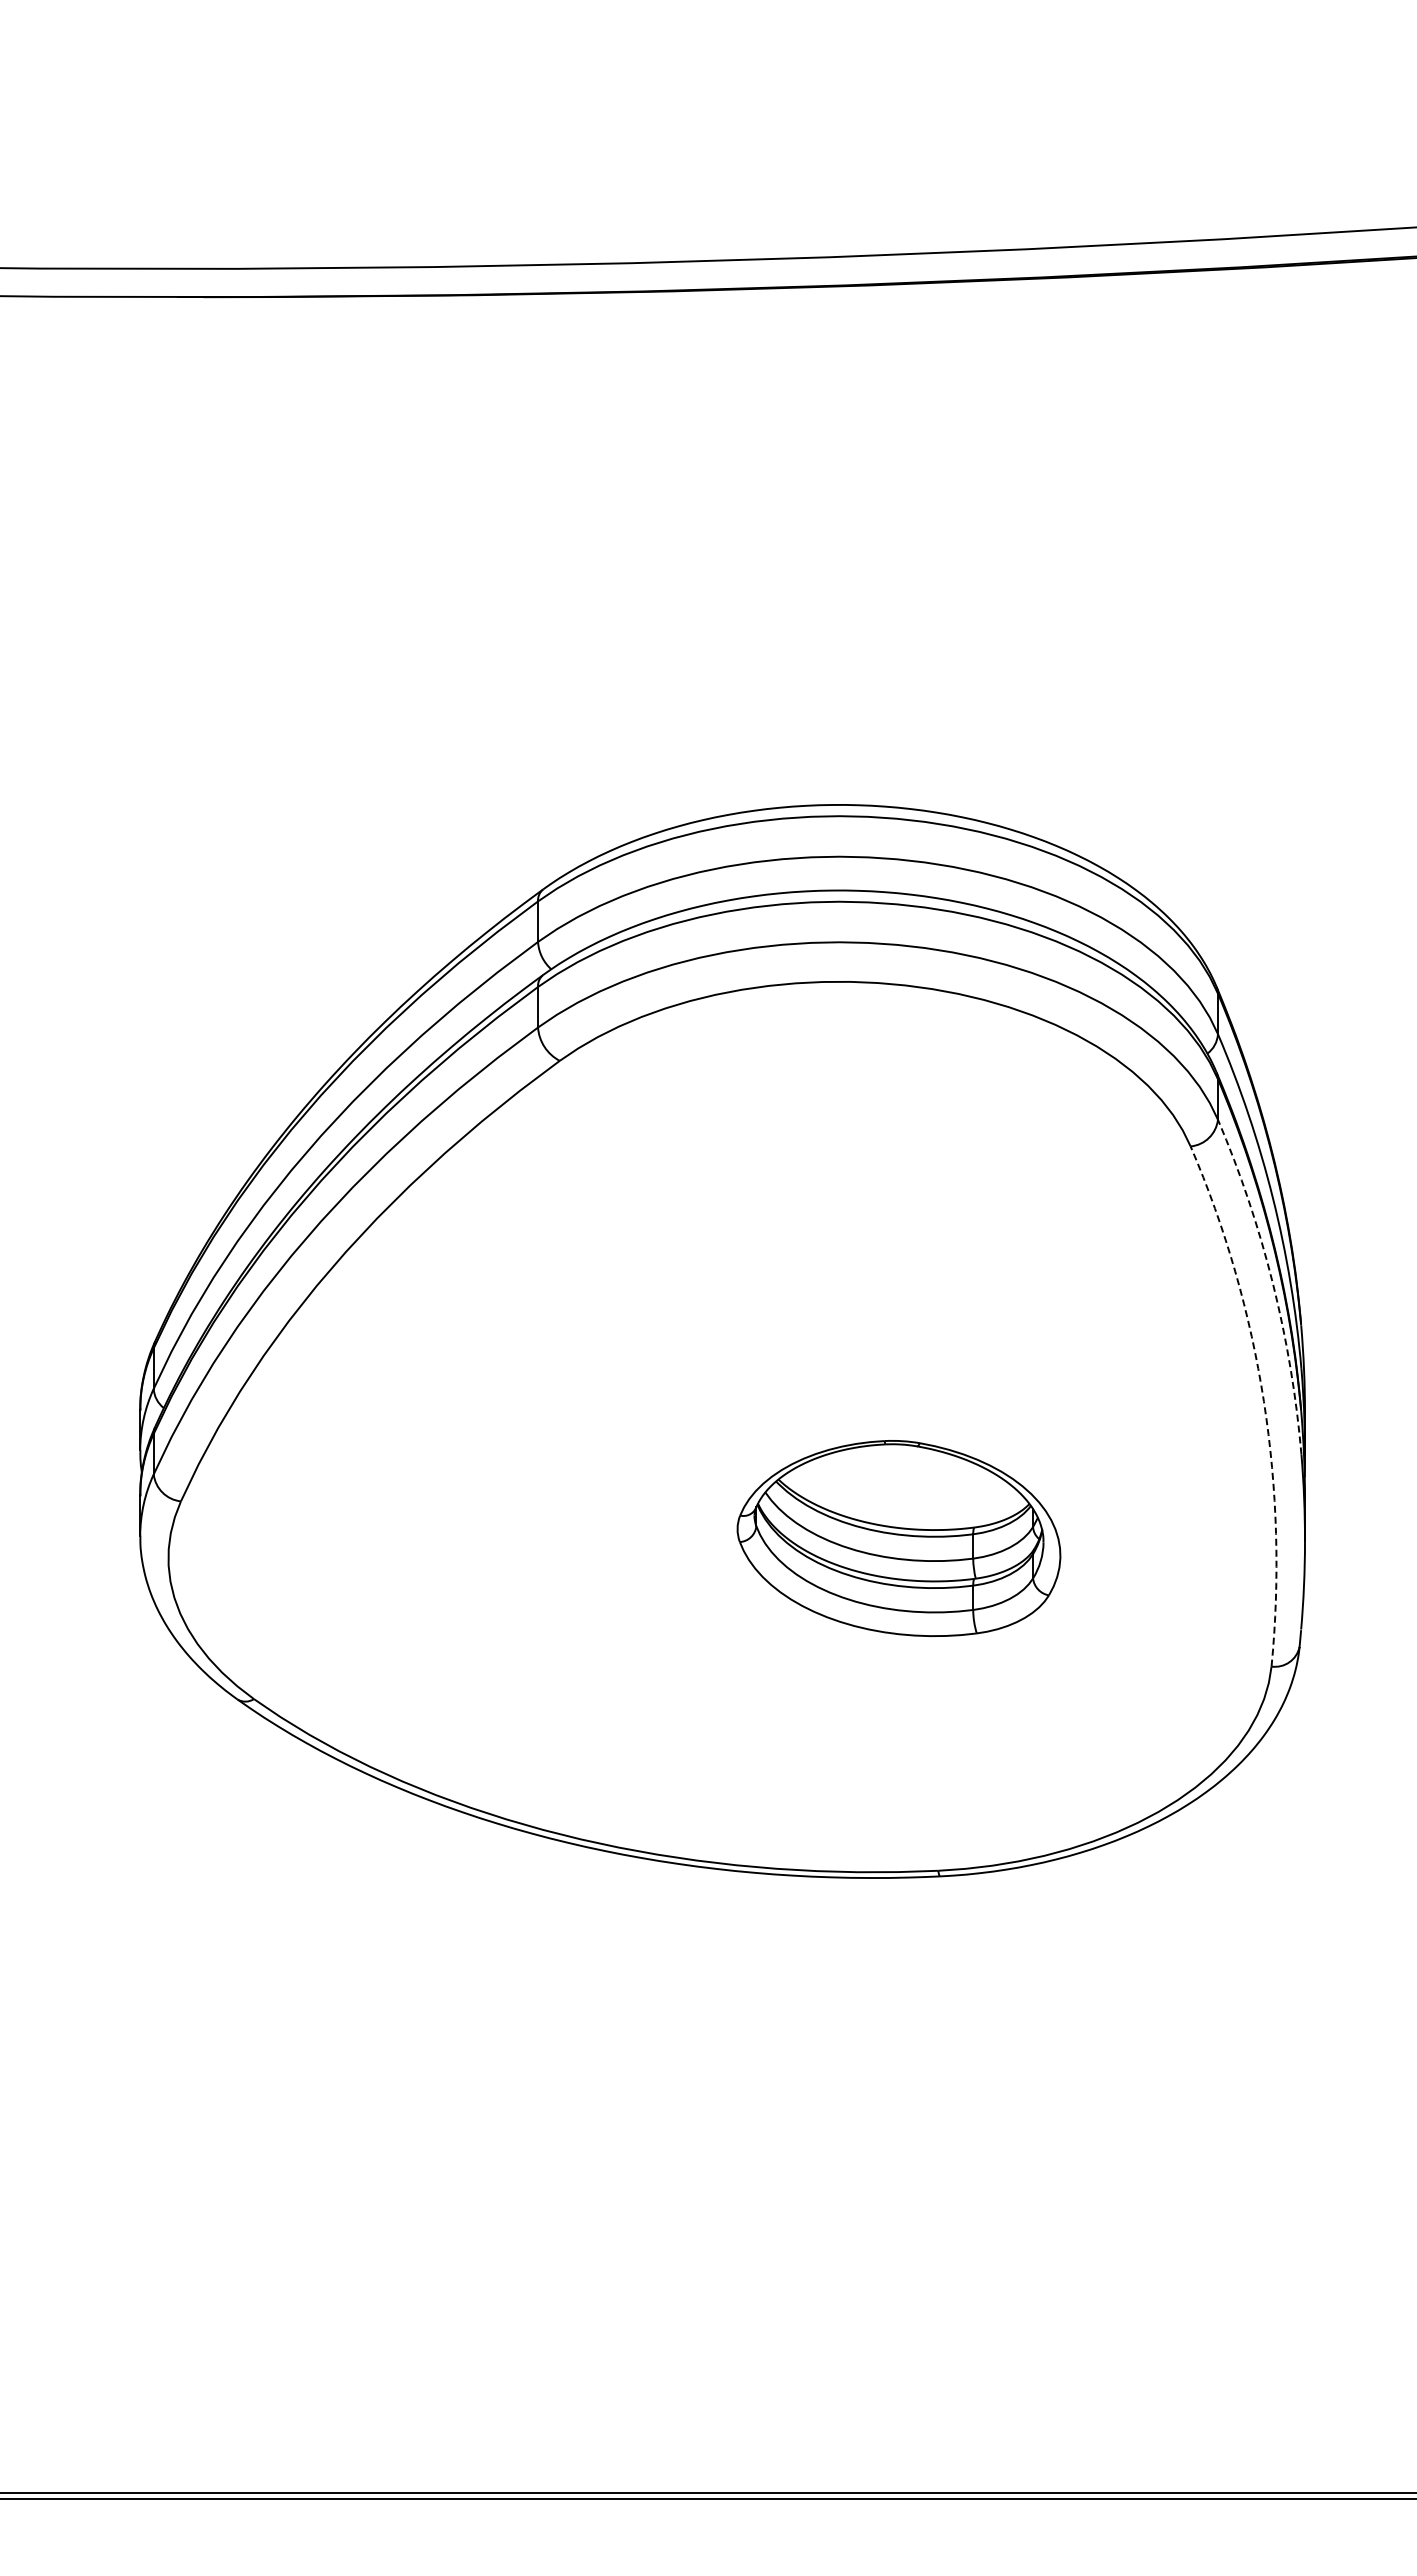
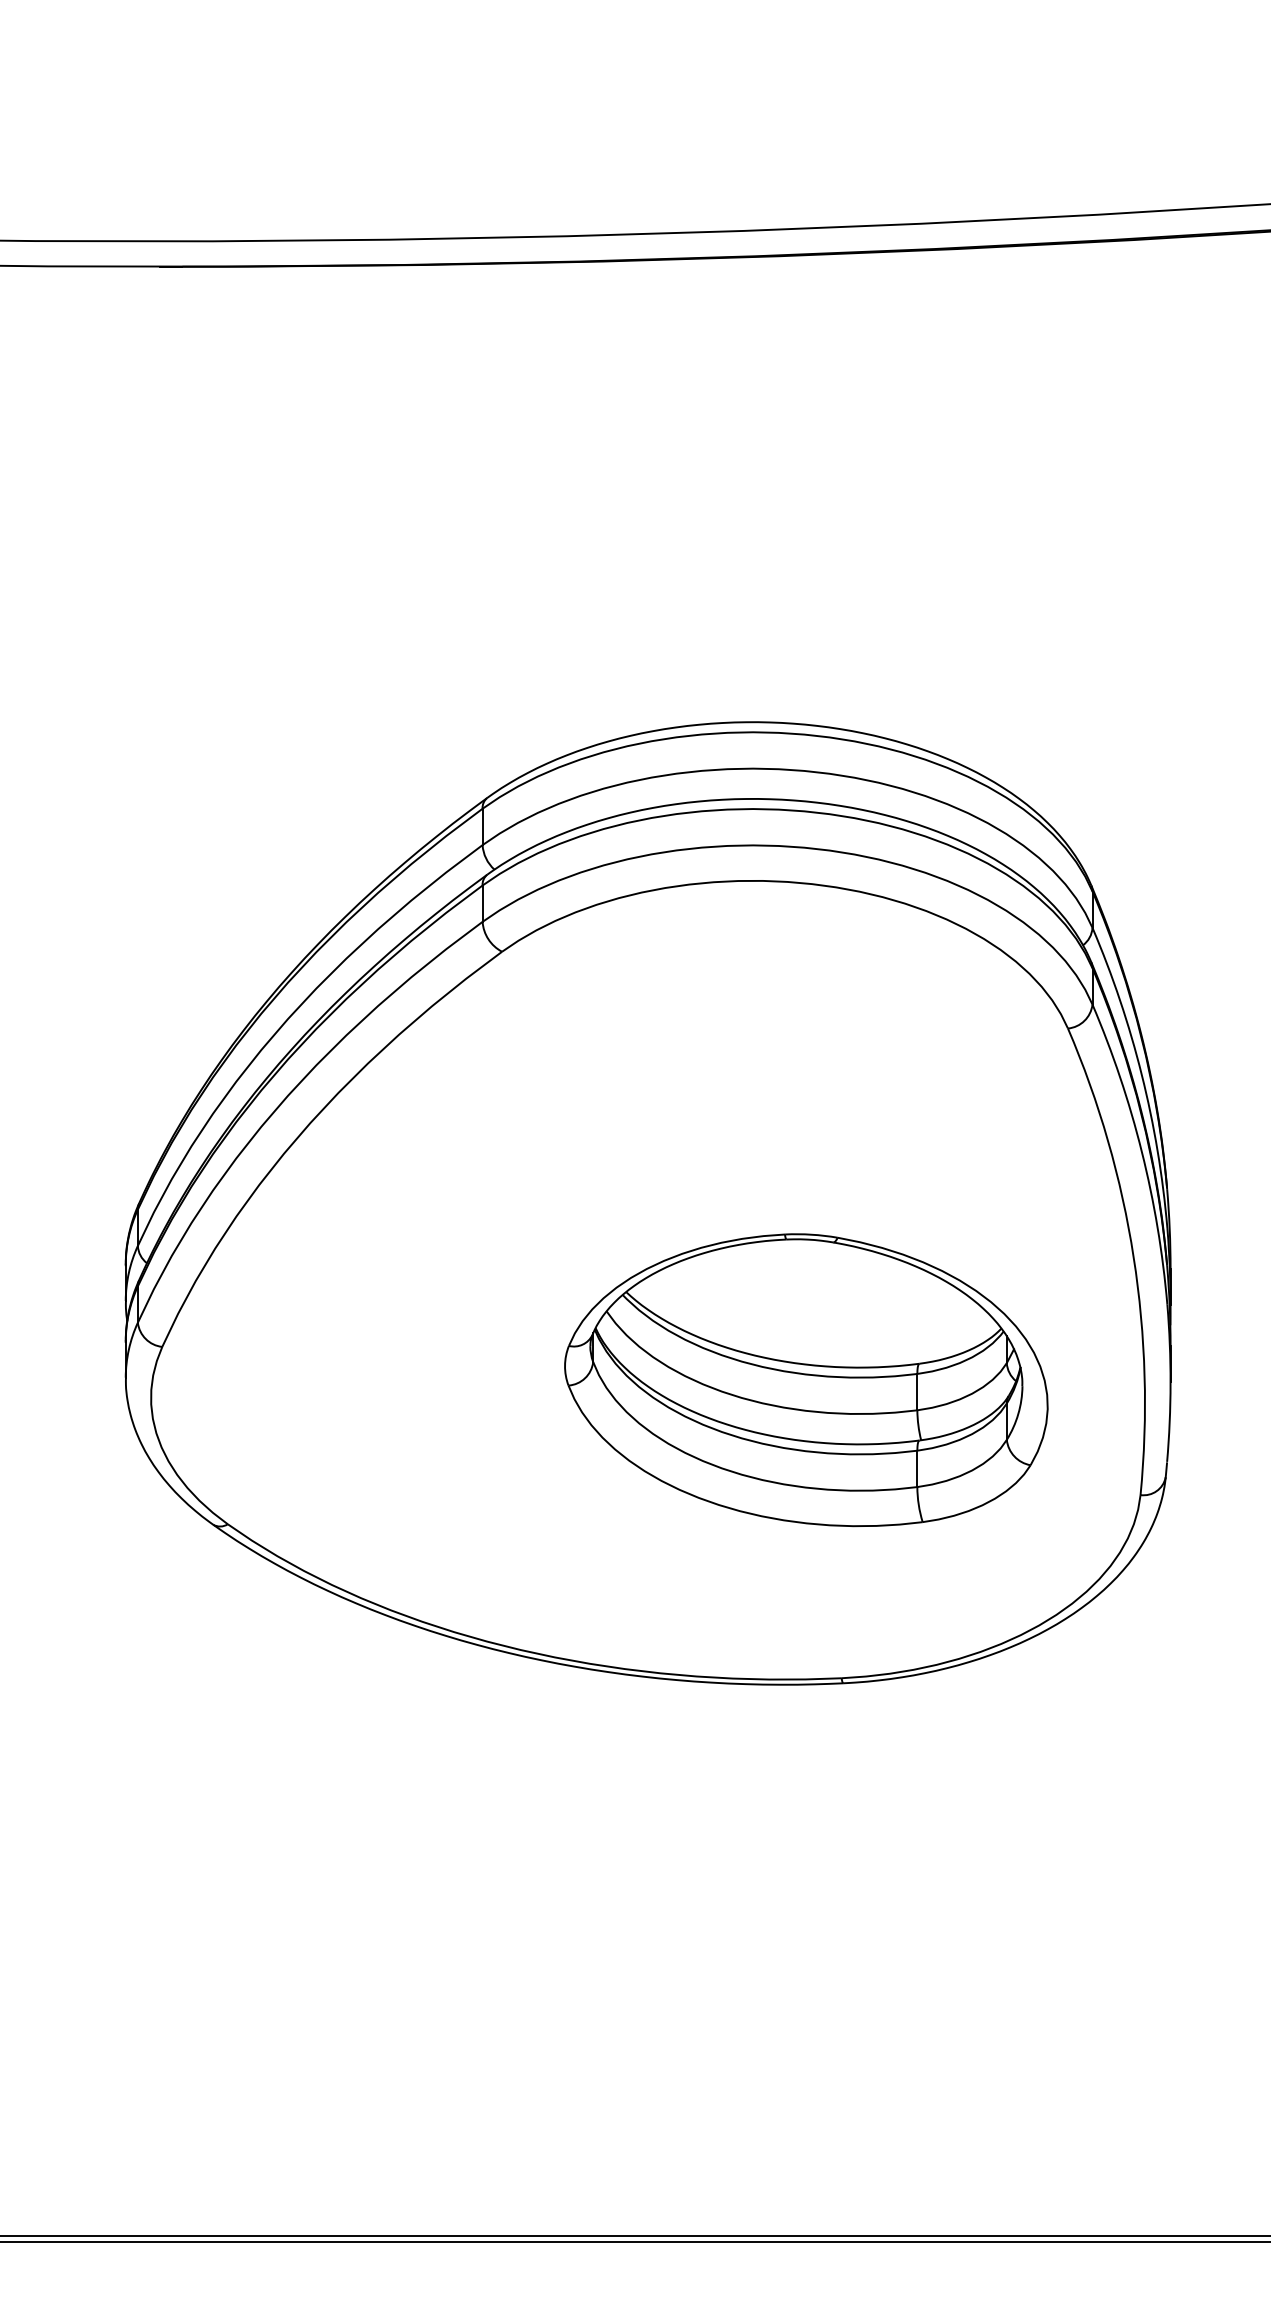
arc: (1272, 1283) -> (1141, 1151), dashed -> solid
arc: (1263, 1401) -> (1133, 1257), dashed -> solid
part: (898, 1538) -> (805, 1380), size x1.67

